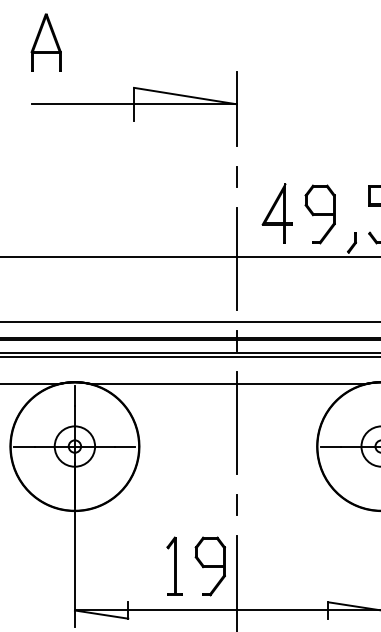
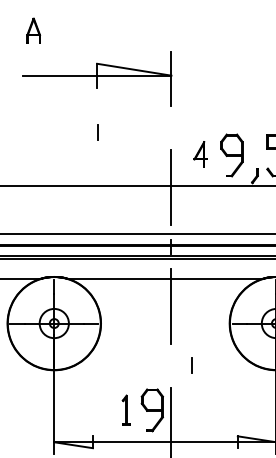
part: (46, 41) -> (33, 30), size x0.6
line: (235, 177) -> (97, 132), moved
part: (276, 213) -> (200, 154), size x0.6
line: (235, 504) -> (191, 365), moved
part: (174, 565) -> (126, 409), size x0.7

